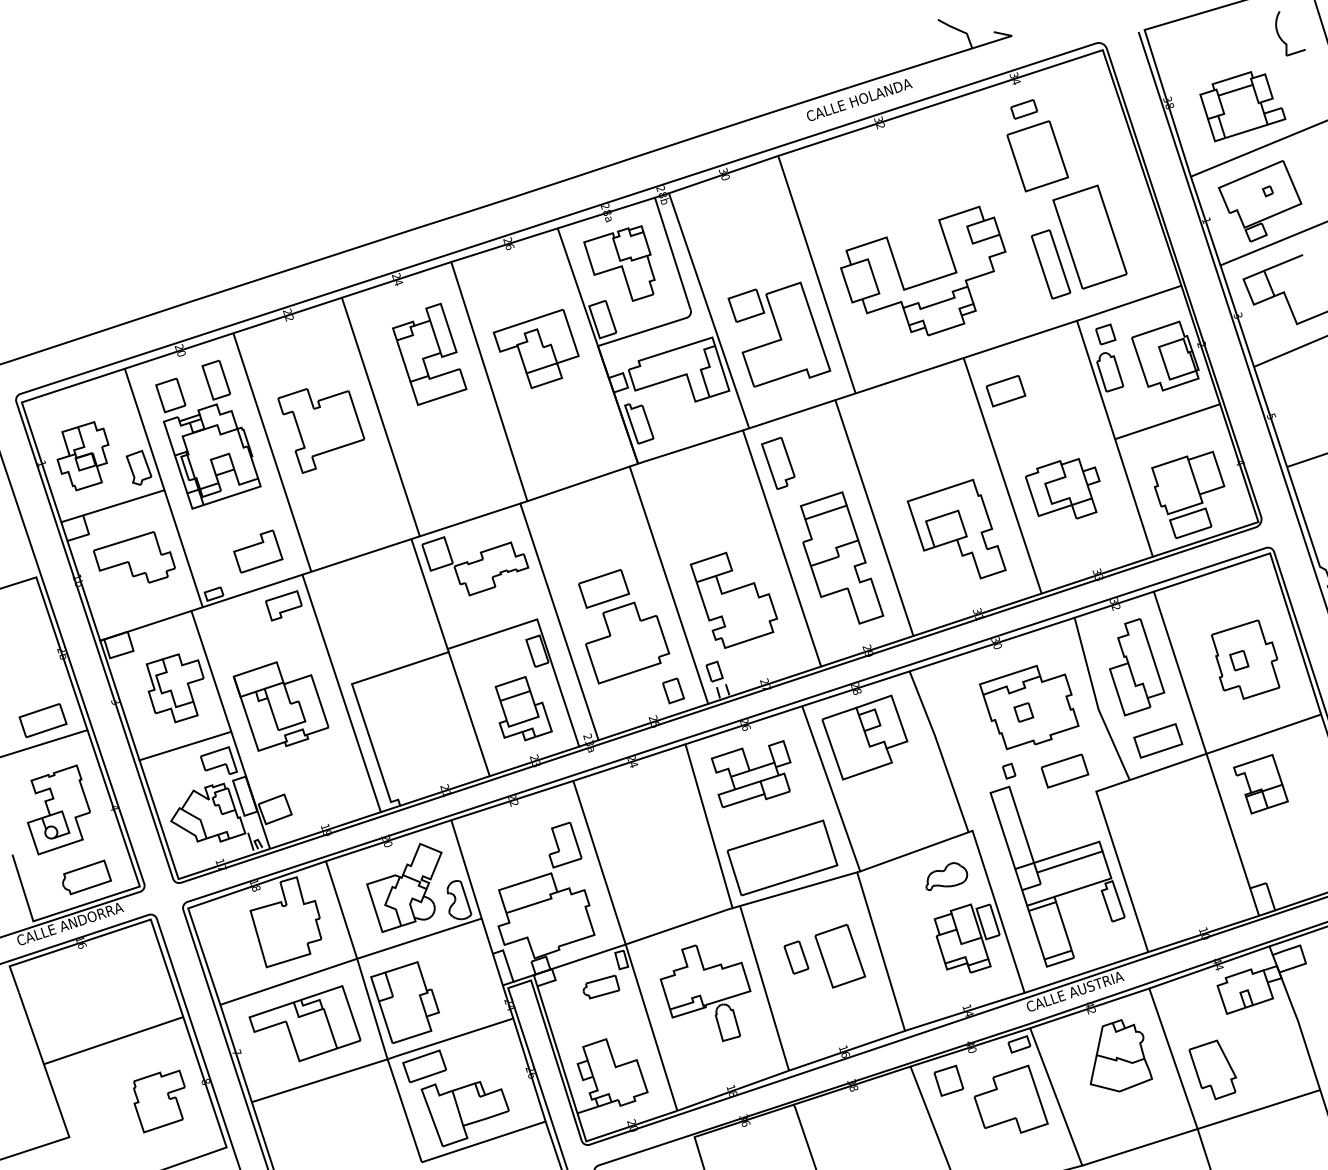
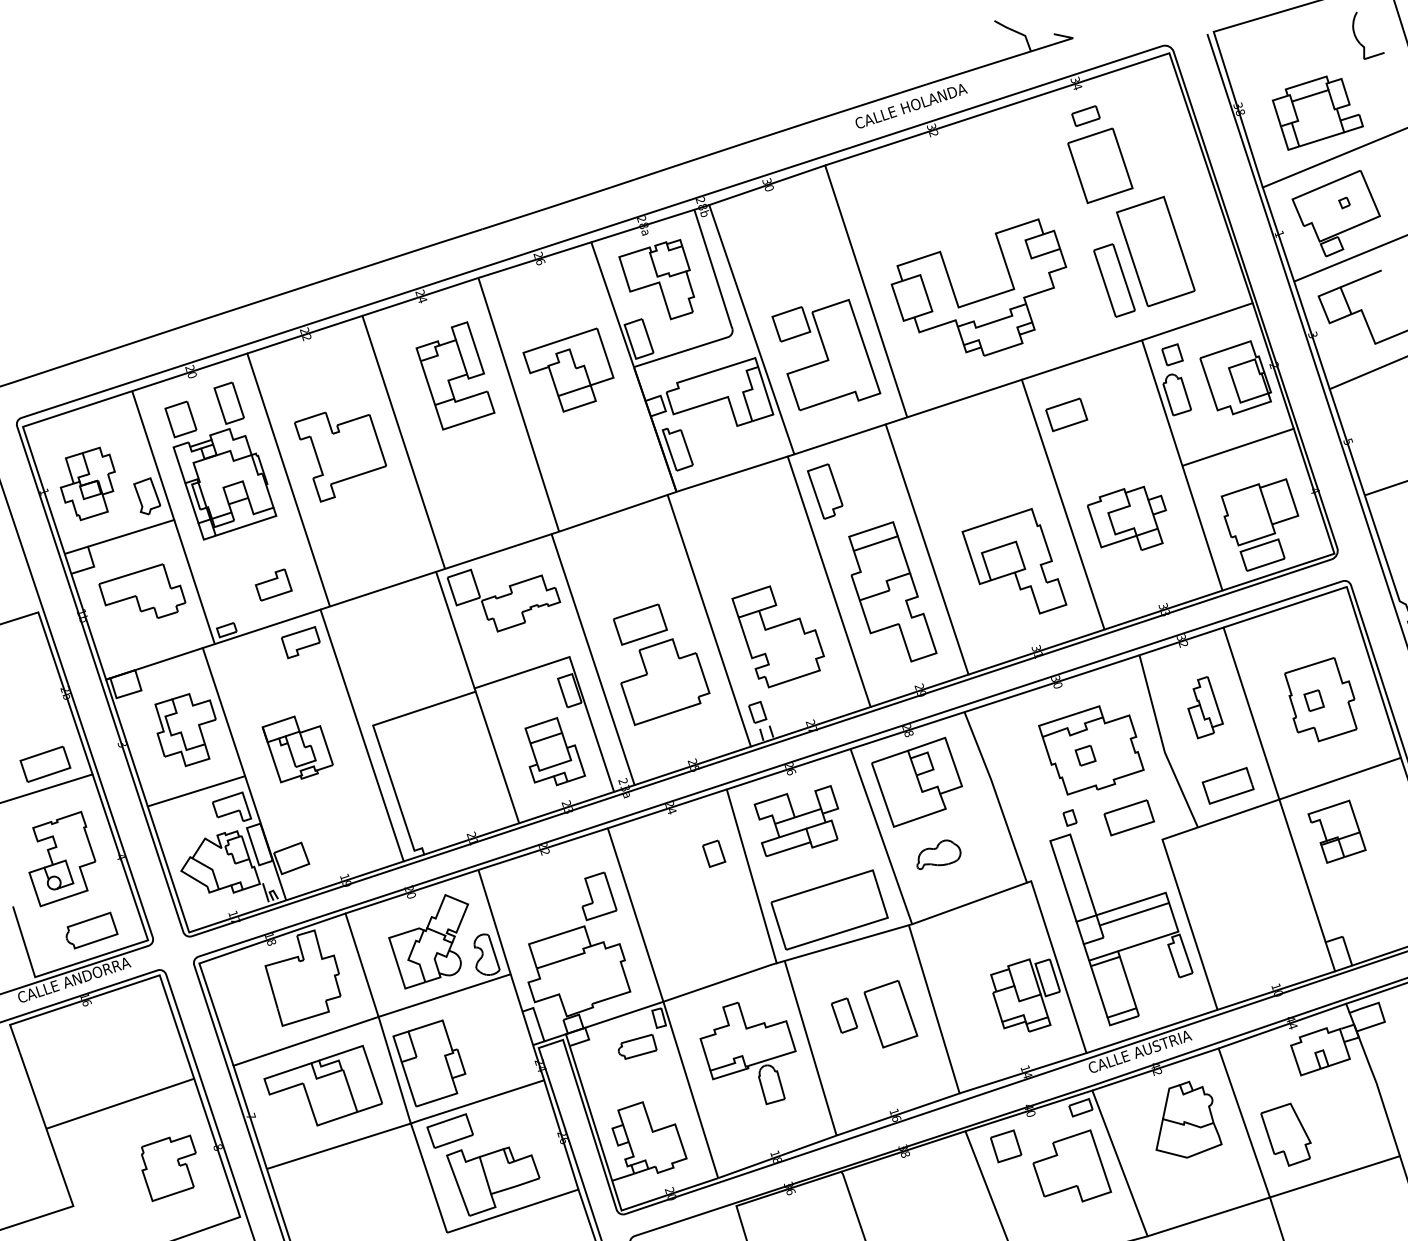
part: (258, 551) -> (273, 584), size x0.7
part: (1136, 667) -> (1205, 707), size x0.6
part: (673, 690) -> (714, 853), moved
part: (280, 706) -> (297, 749), size x0.7
part: (946, 876) -> (938, 854), moved

